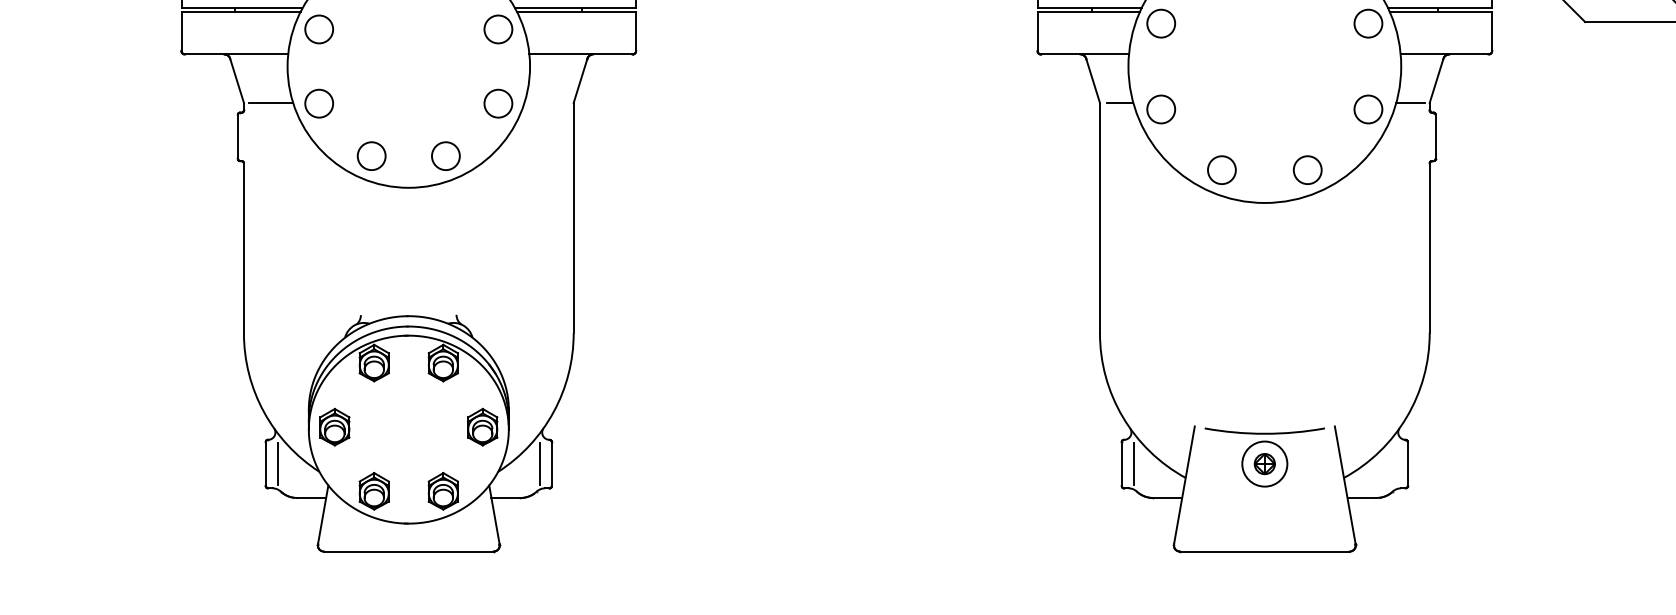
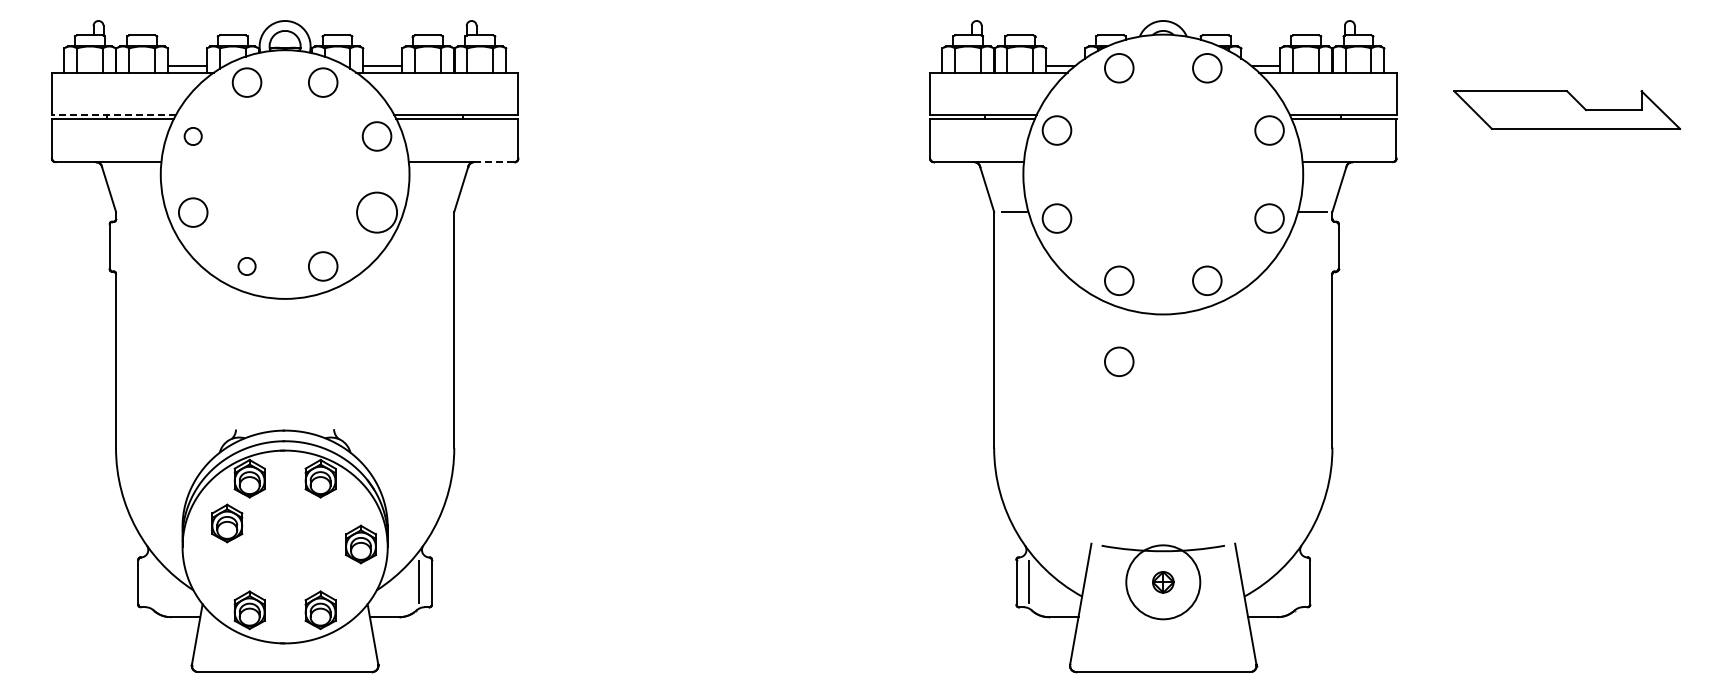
line: (241, 8) -> (113, 114), solid -> dashed
circle: (318, 29) -> (192, 136), size x0.6
line: (612, 54) -> (494, 162), solid -> dashed
line: (270, 102) -> (143, 211), removed
circle: (497, 103) -> (376, 212), size x1.4
circle: (371, 156) -> (246, 266), size x0.6
circle: (1222, 248) -> (1119, 361), added
part: (335, 427) -> (227, 523), moved
line: (277, 464) -> (150, 582), removed
circle: (1265, 464) -> (1163, 582), size x1.6

